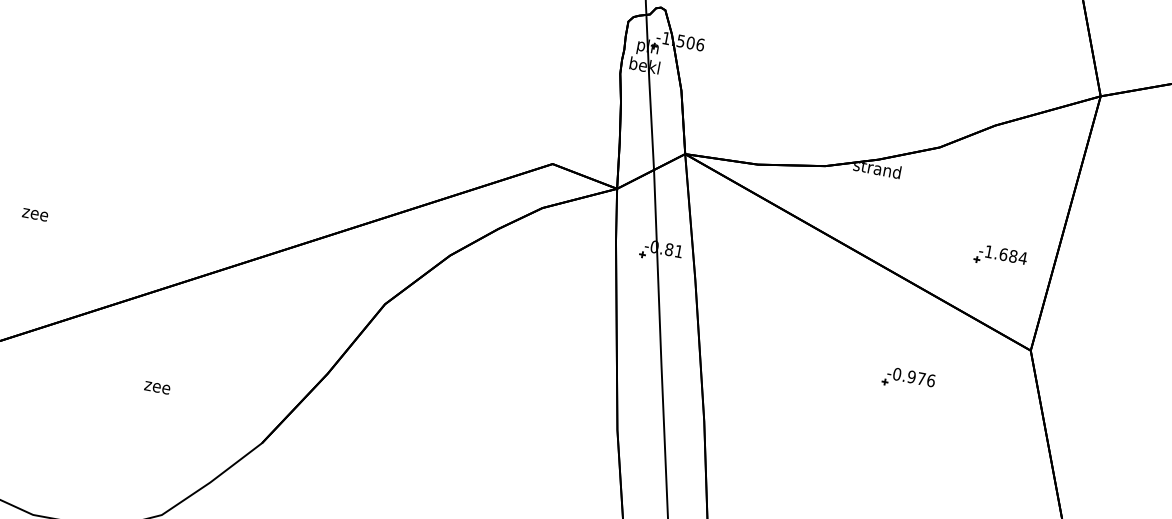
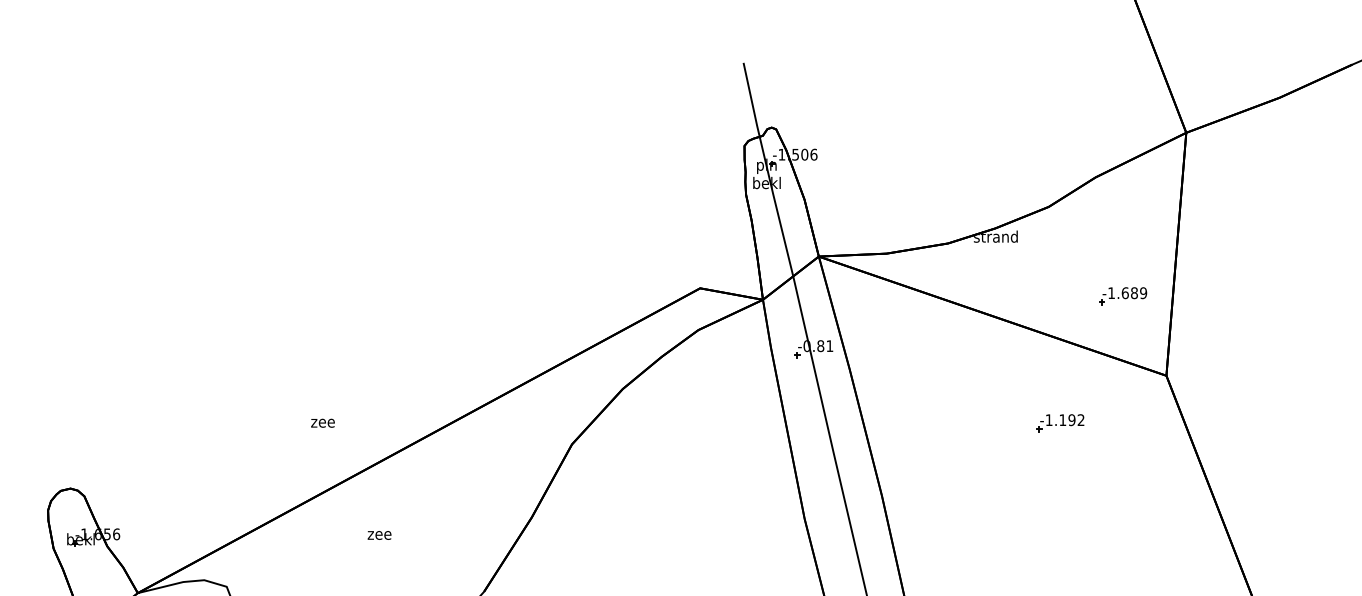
text: (34, 213) -> (322, 422), moved
text: (1022, 258) -> (1143, 293), -1.684 -> -1.689
text: (913, 377) -> (1064, 420), -0.976 -> -1.192
text: (157, 387) -> (379, 535), moved

